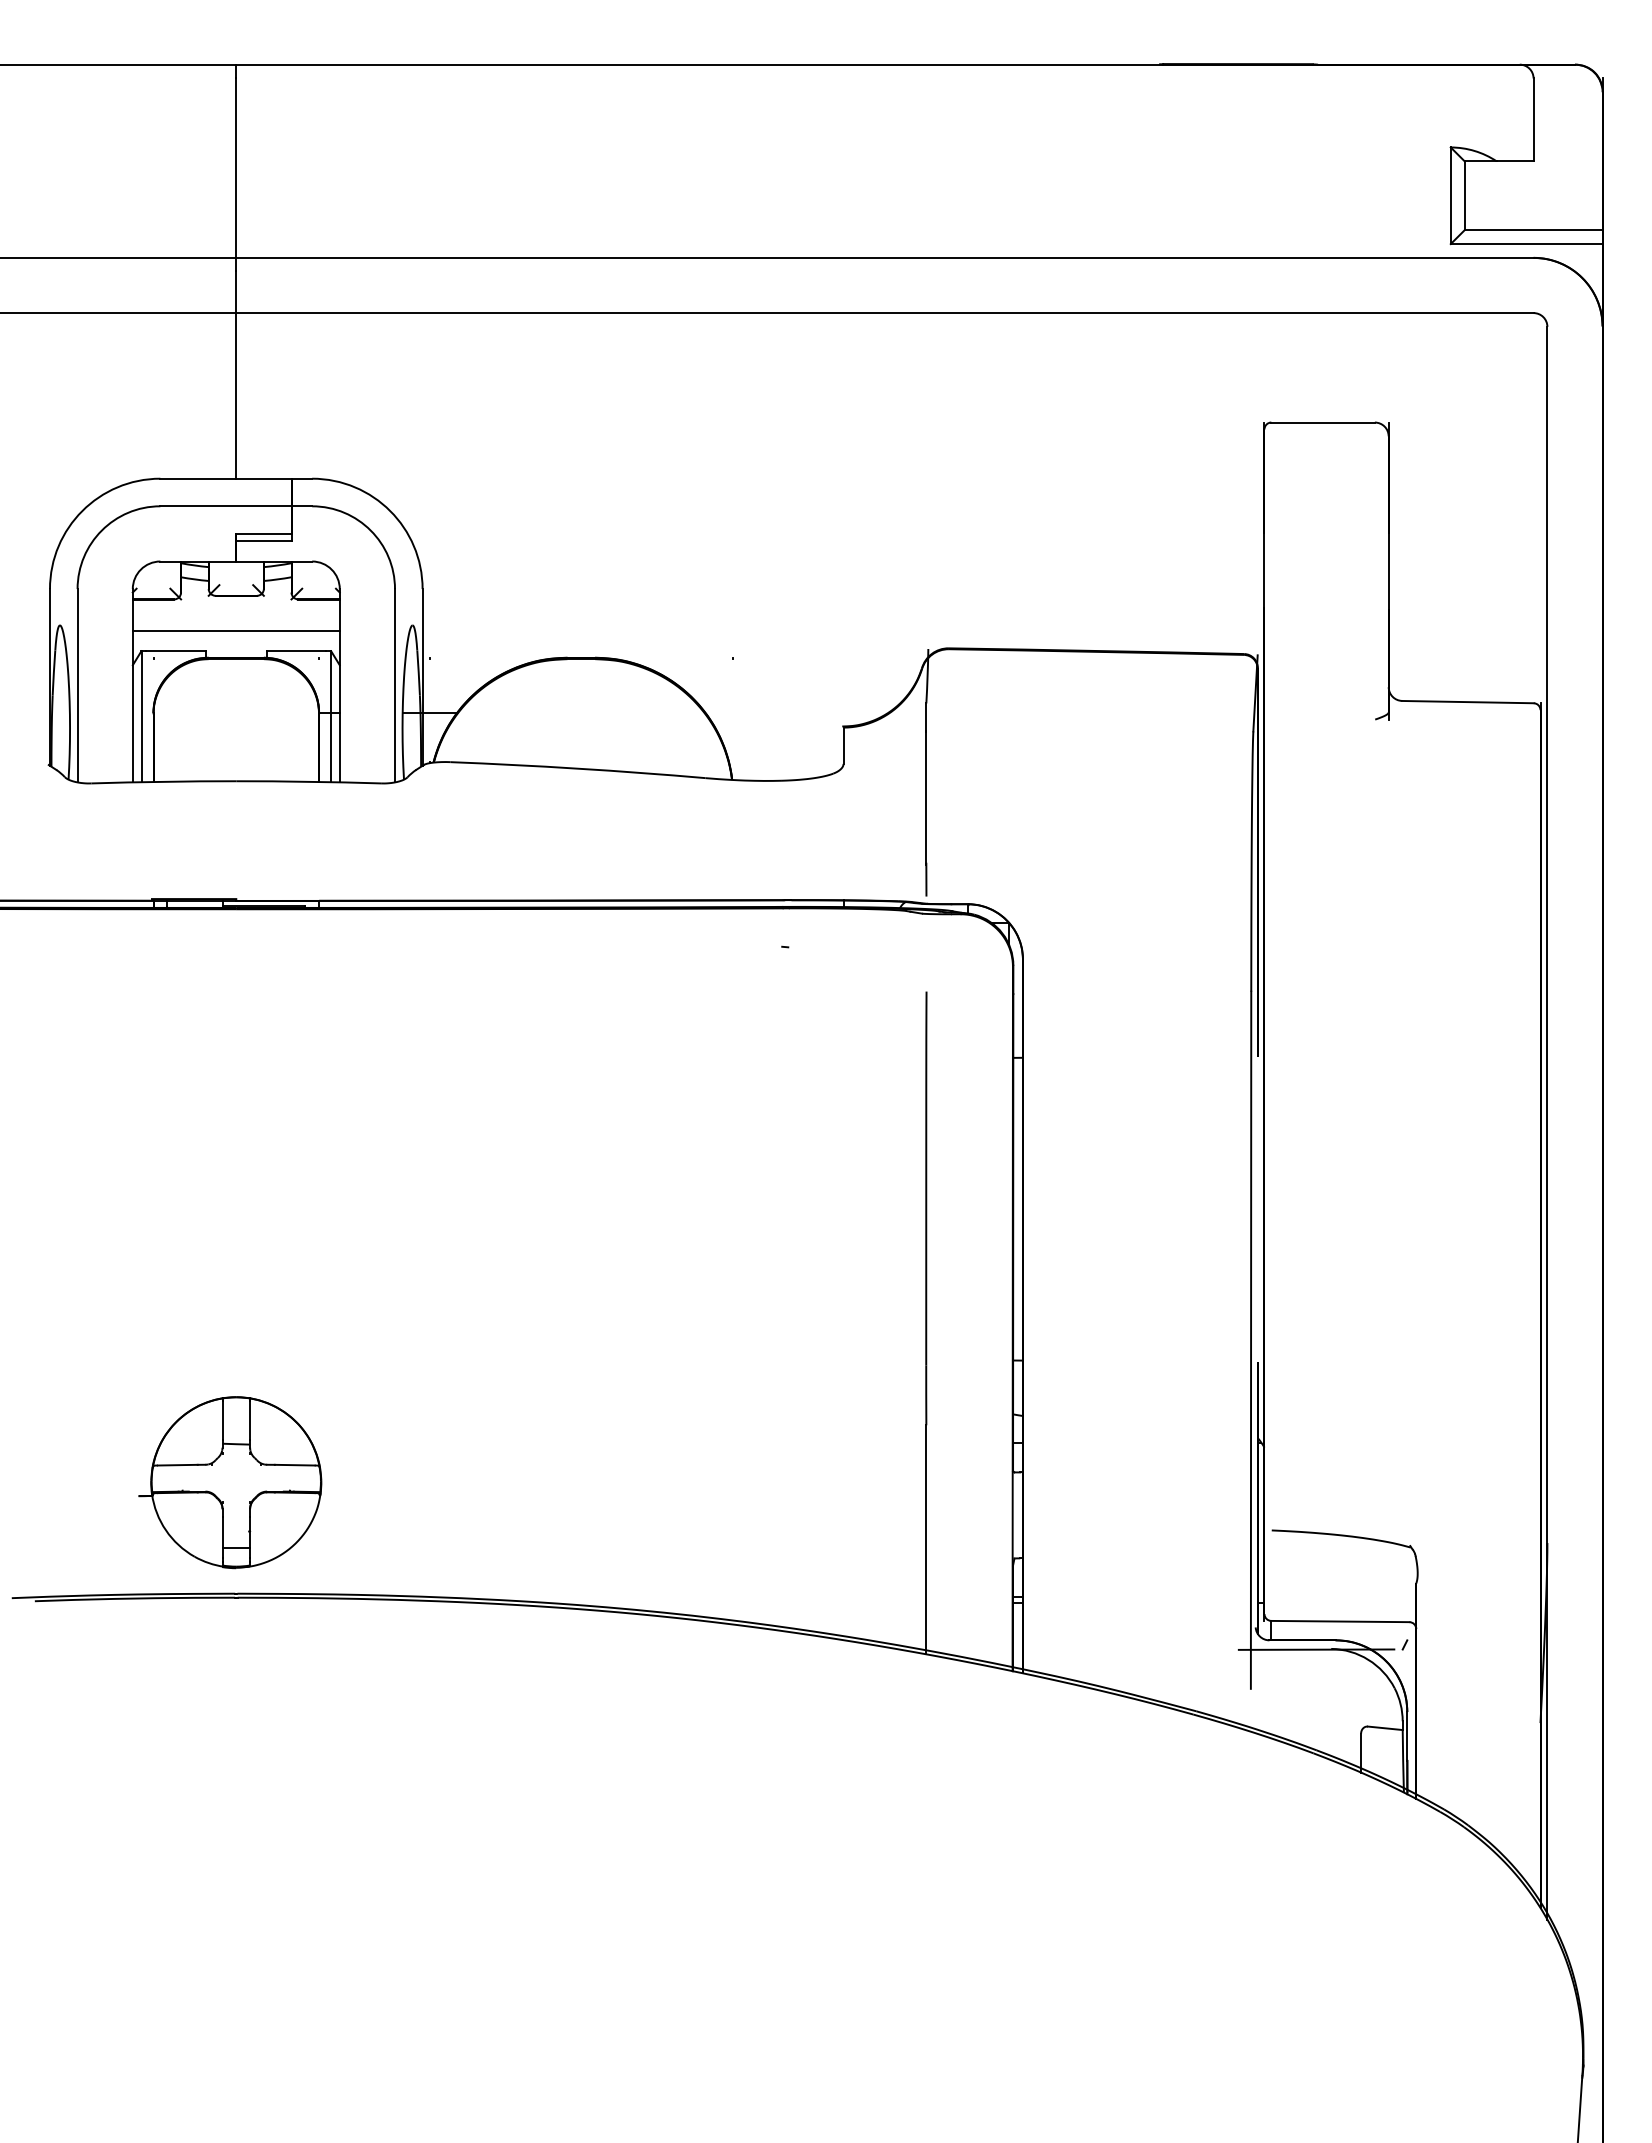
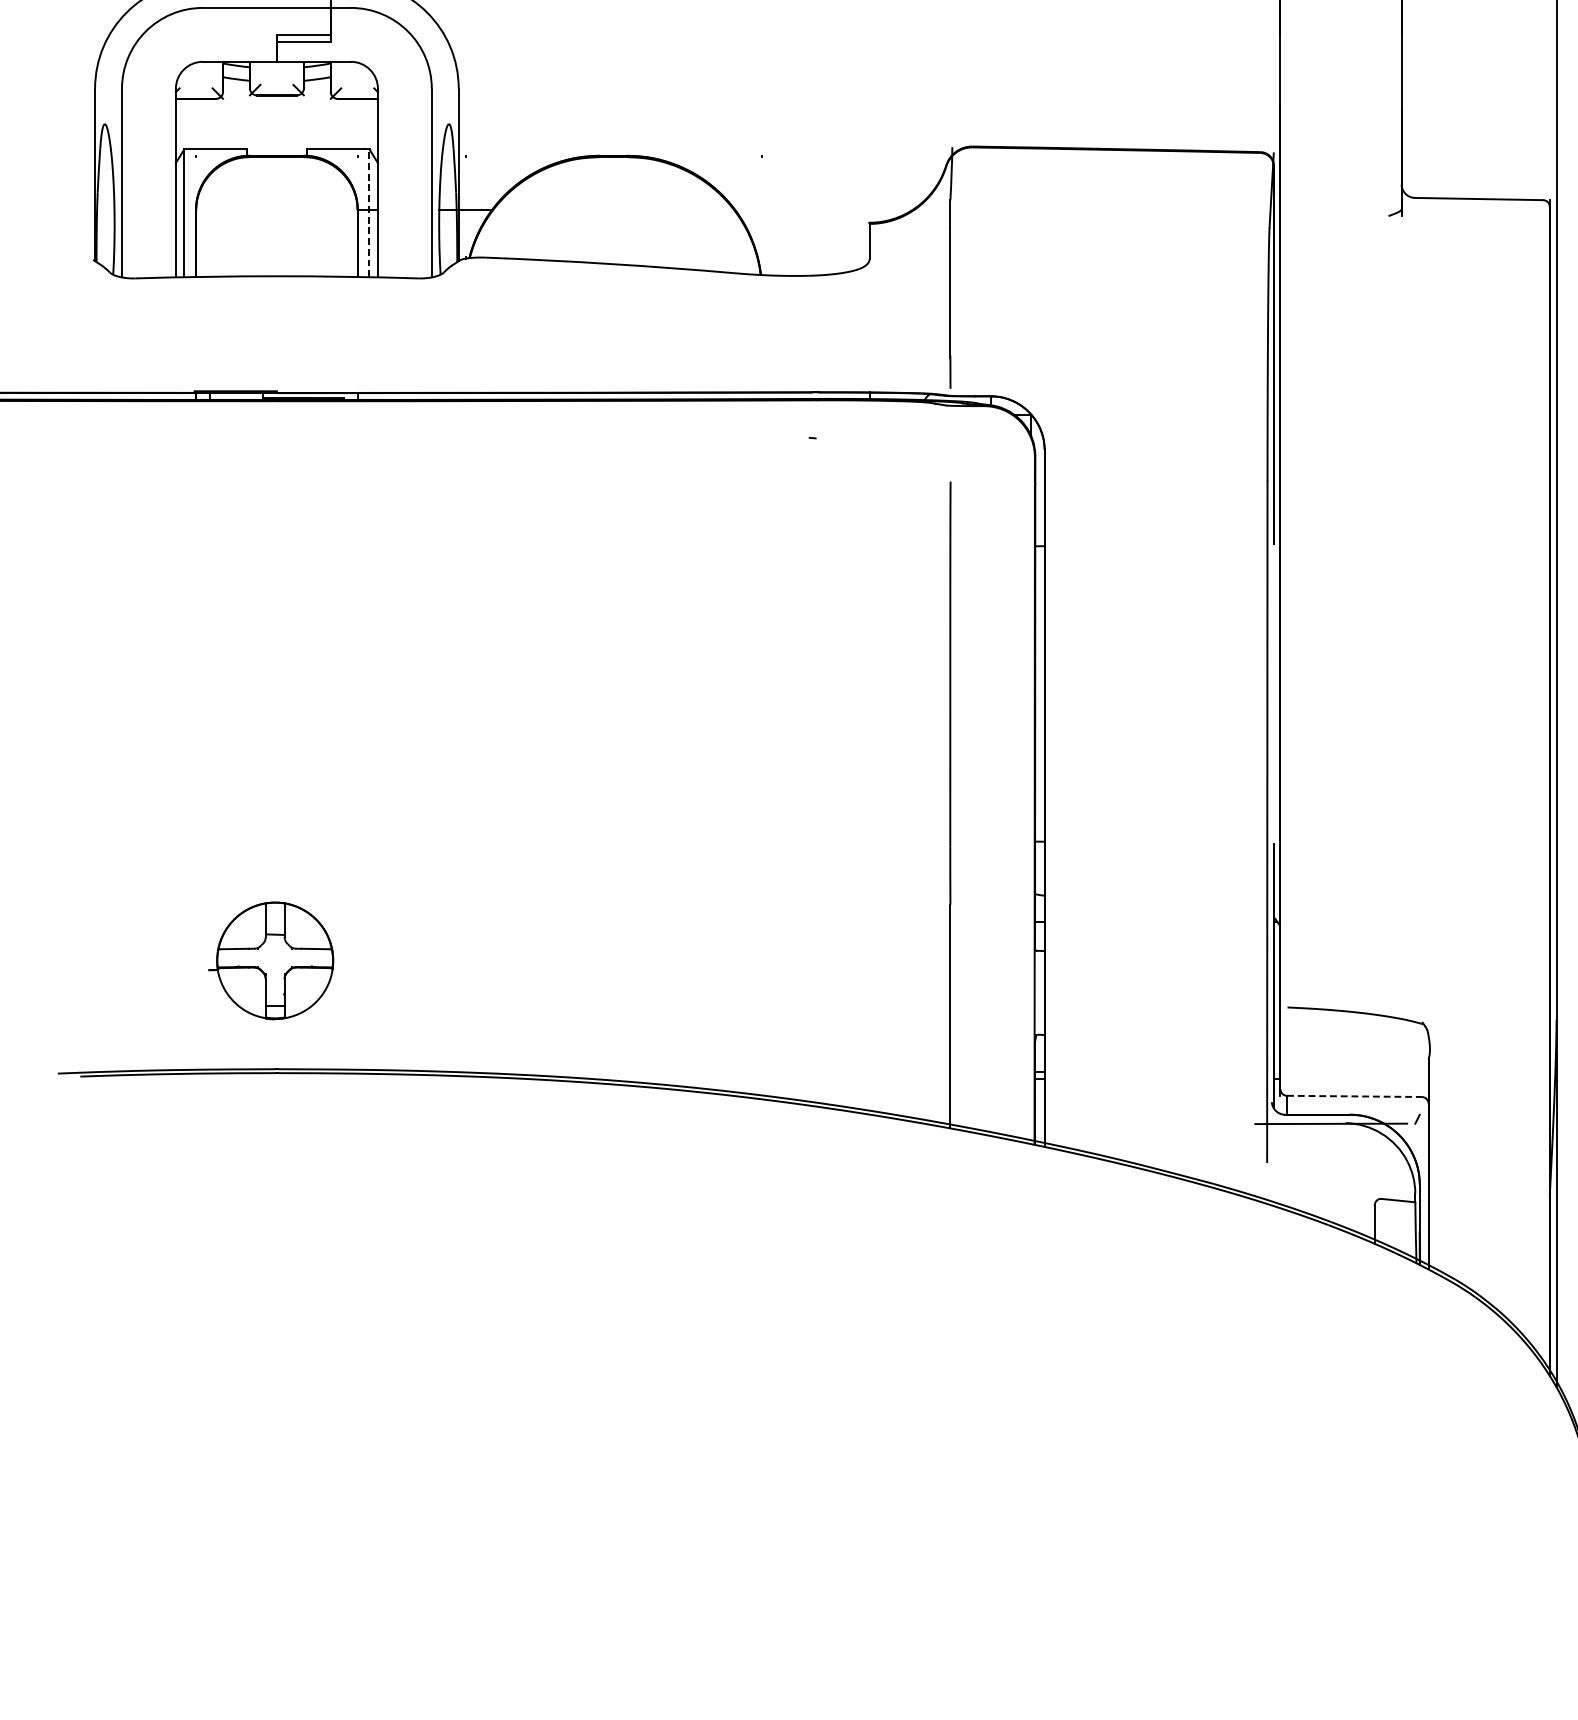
line: (235, 630) -> (276, 129), removed
line: (331, 716) -> (369, 213), solid -> dashed
part: (230, 1482) -> (271, 960), size x0.7
line: (1340, 1621) -> (1354, 1096), solid -> dashed

